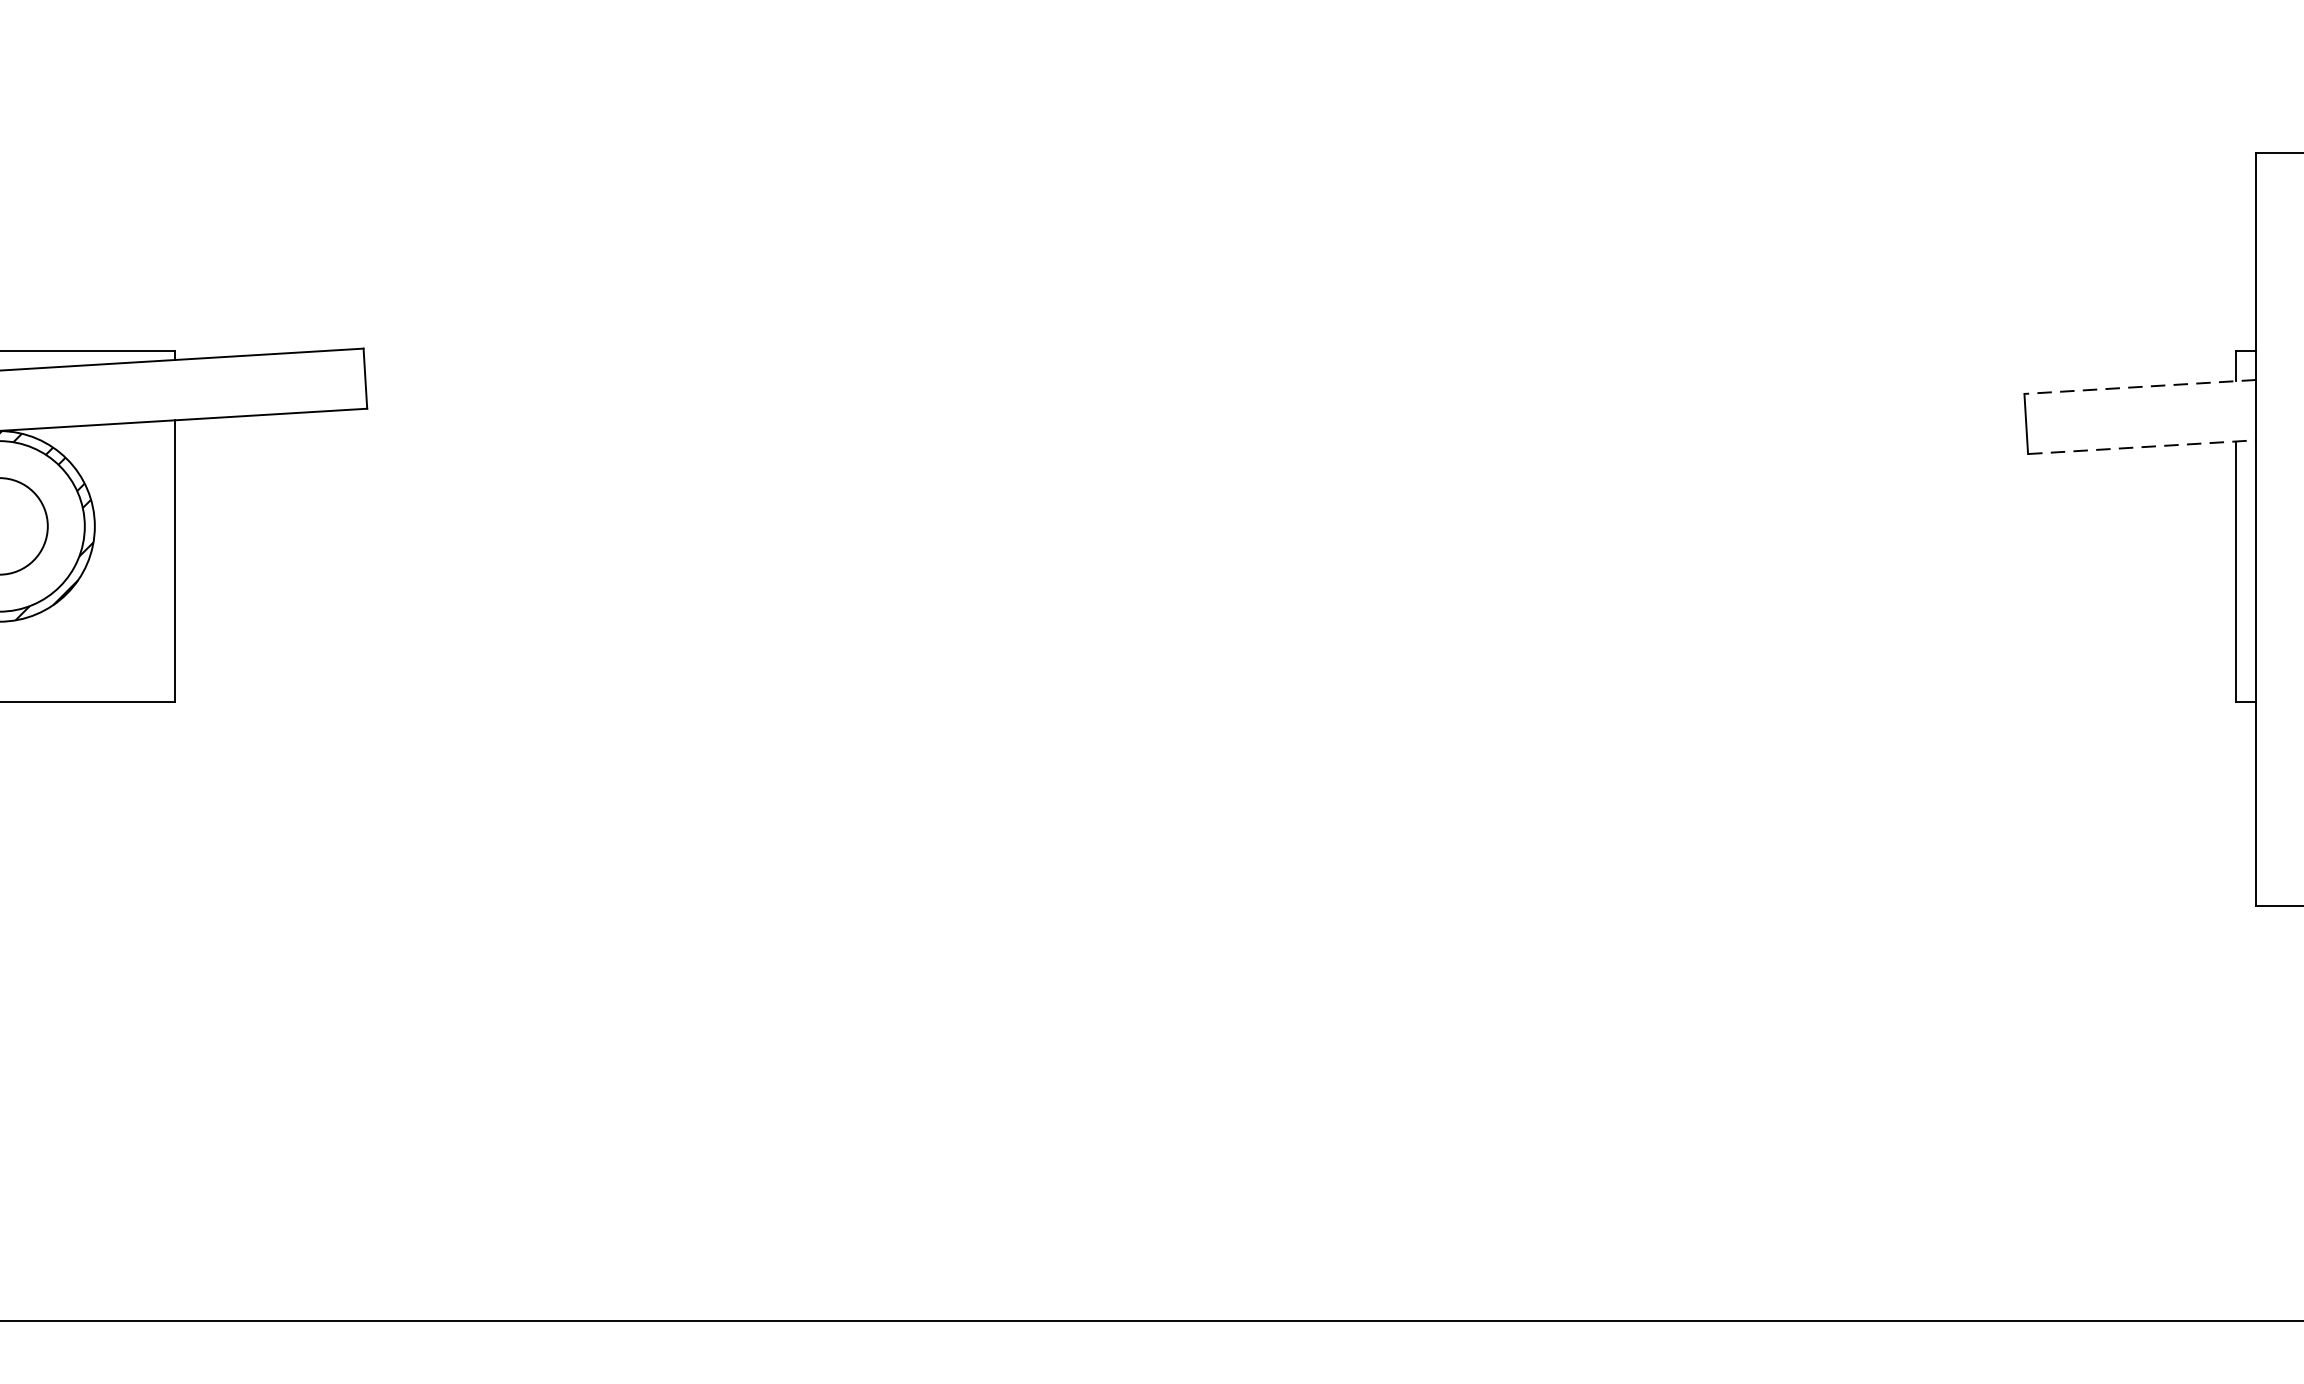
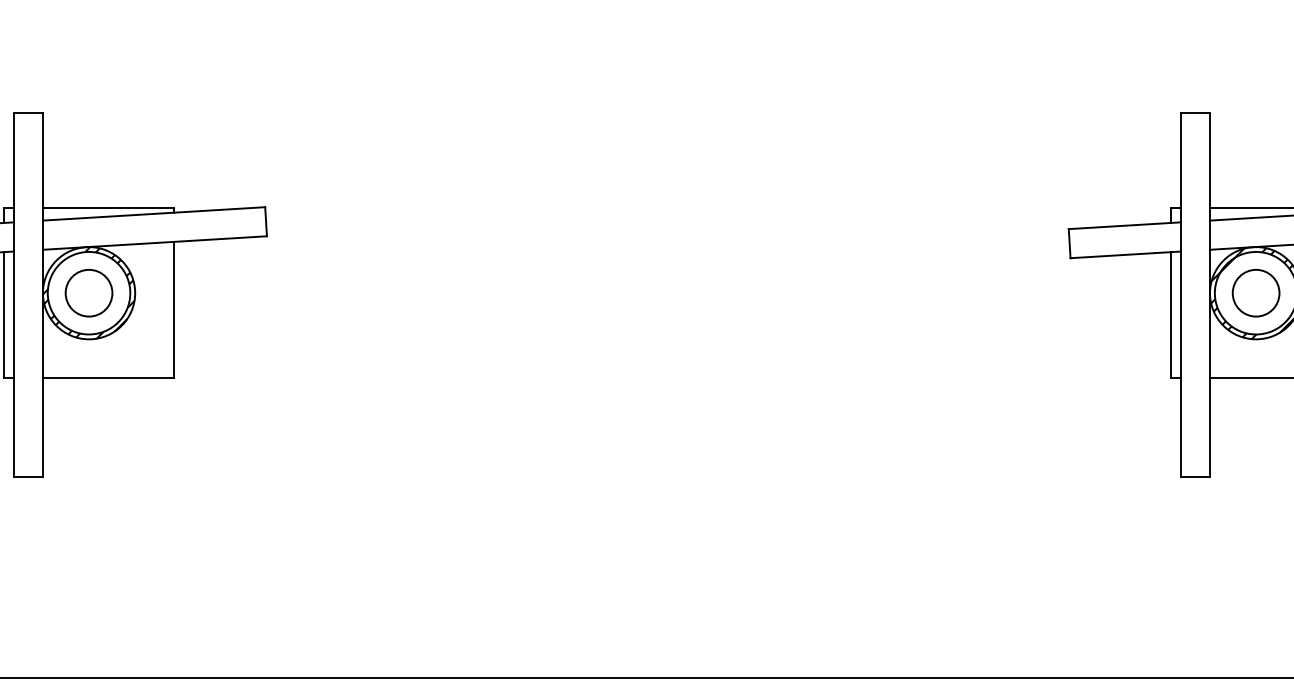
line: (2139, 386) -> (1124, 225), dashed -> solid
line: (2143, 446) -> (1126, 254), dashed -> solid

